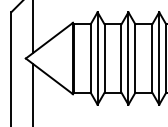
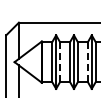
line: (105, 59) -> (60, 62), solid -> dashed
line: (151, 59) -> (87, 62), solid -> dashed

